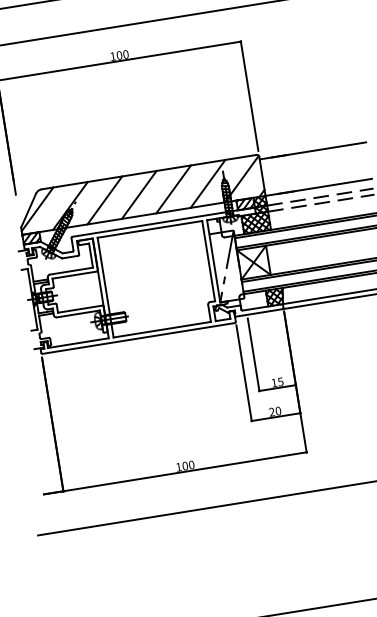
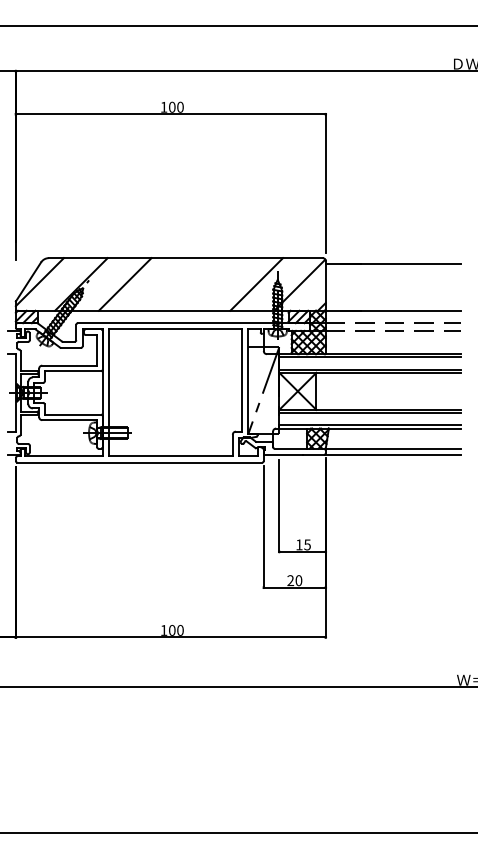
line: (173, 189) -> (212, 284), removed
line: (138, 195) -> (168, 284), removed

